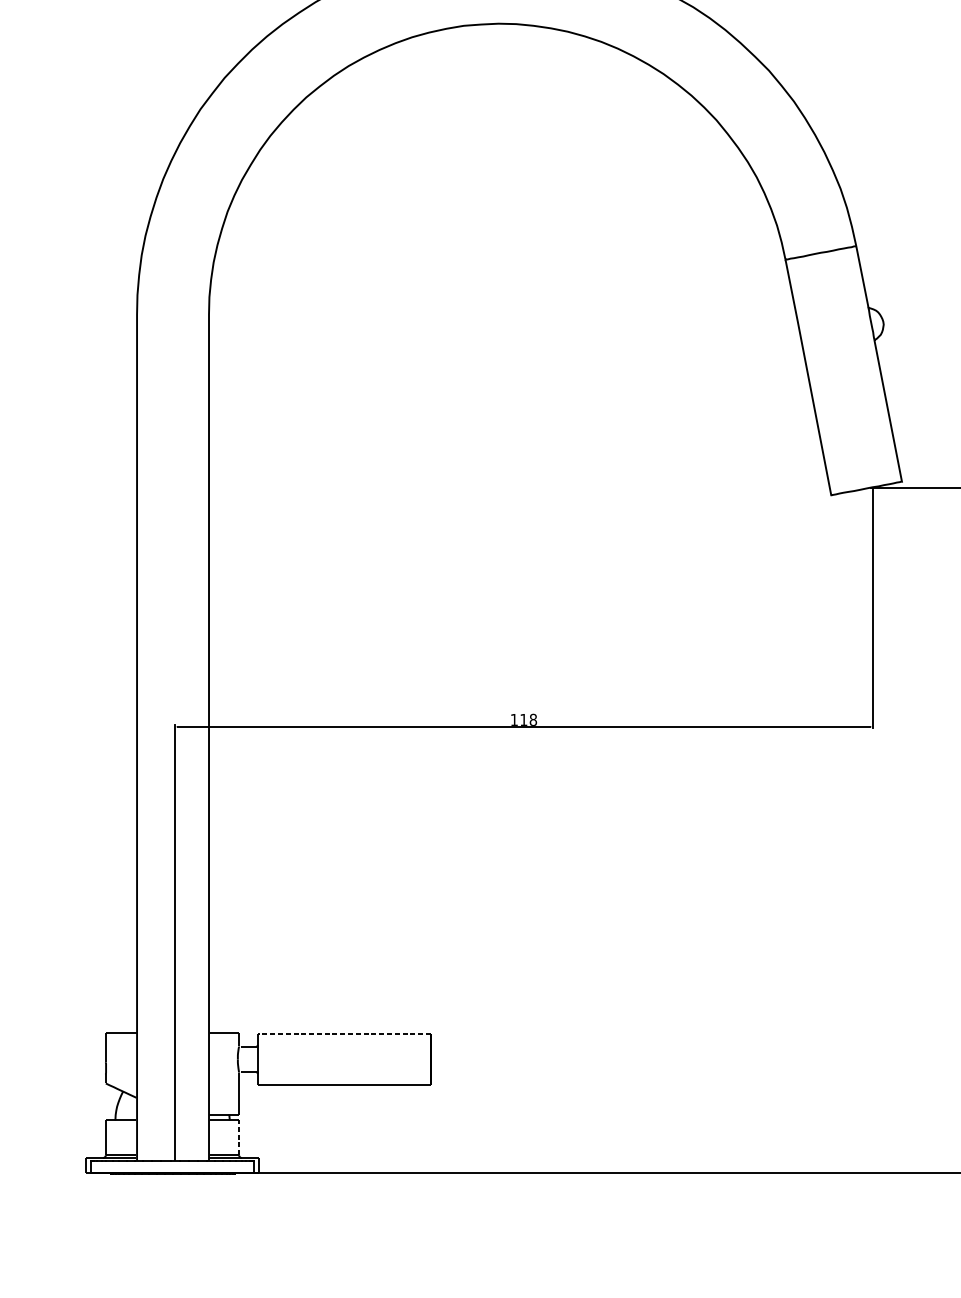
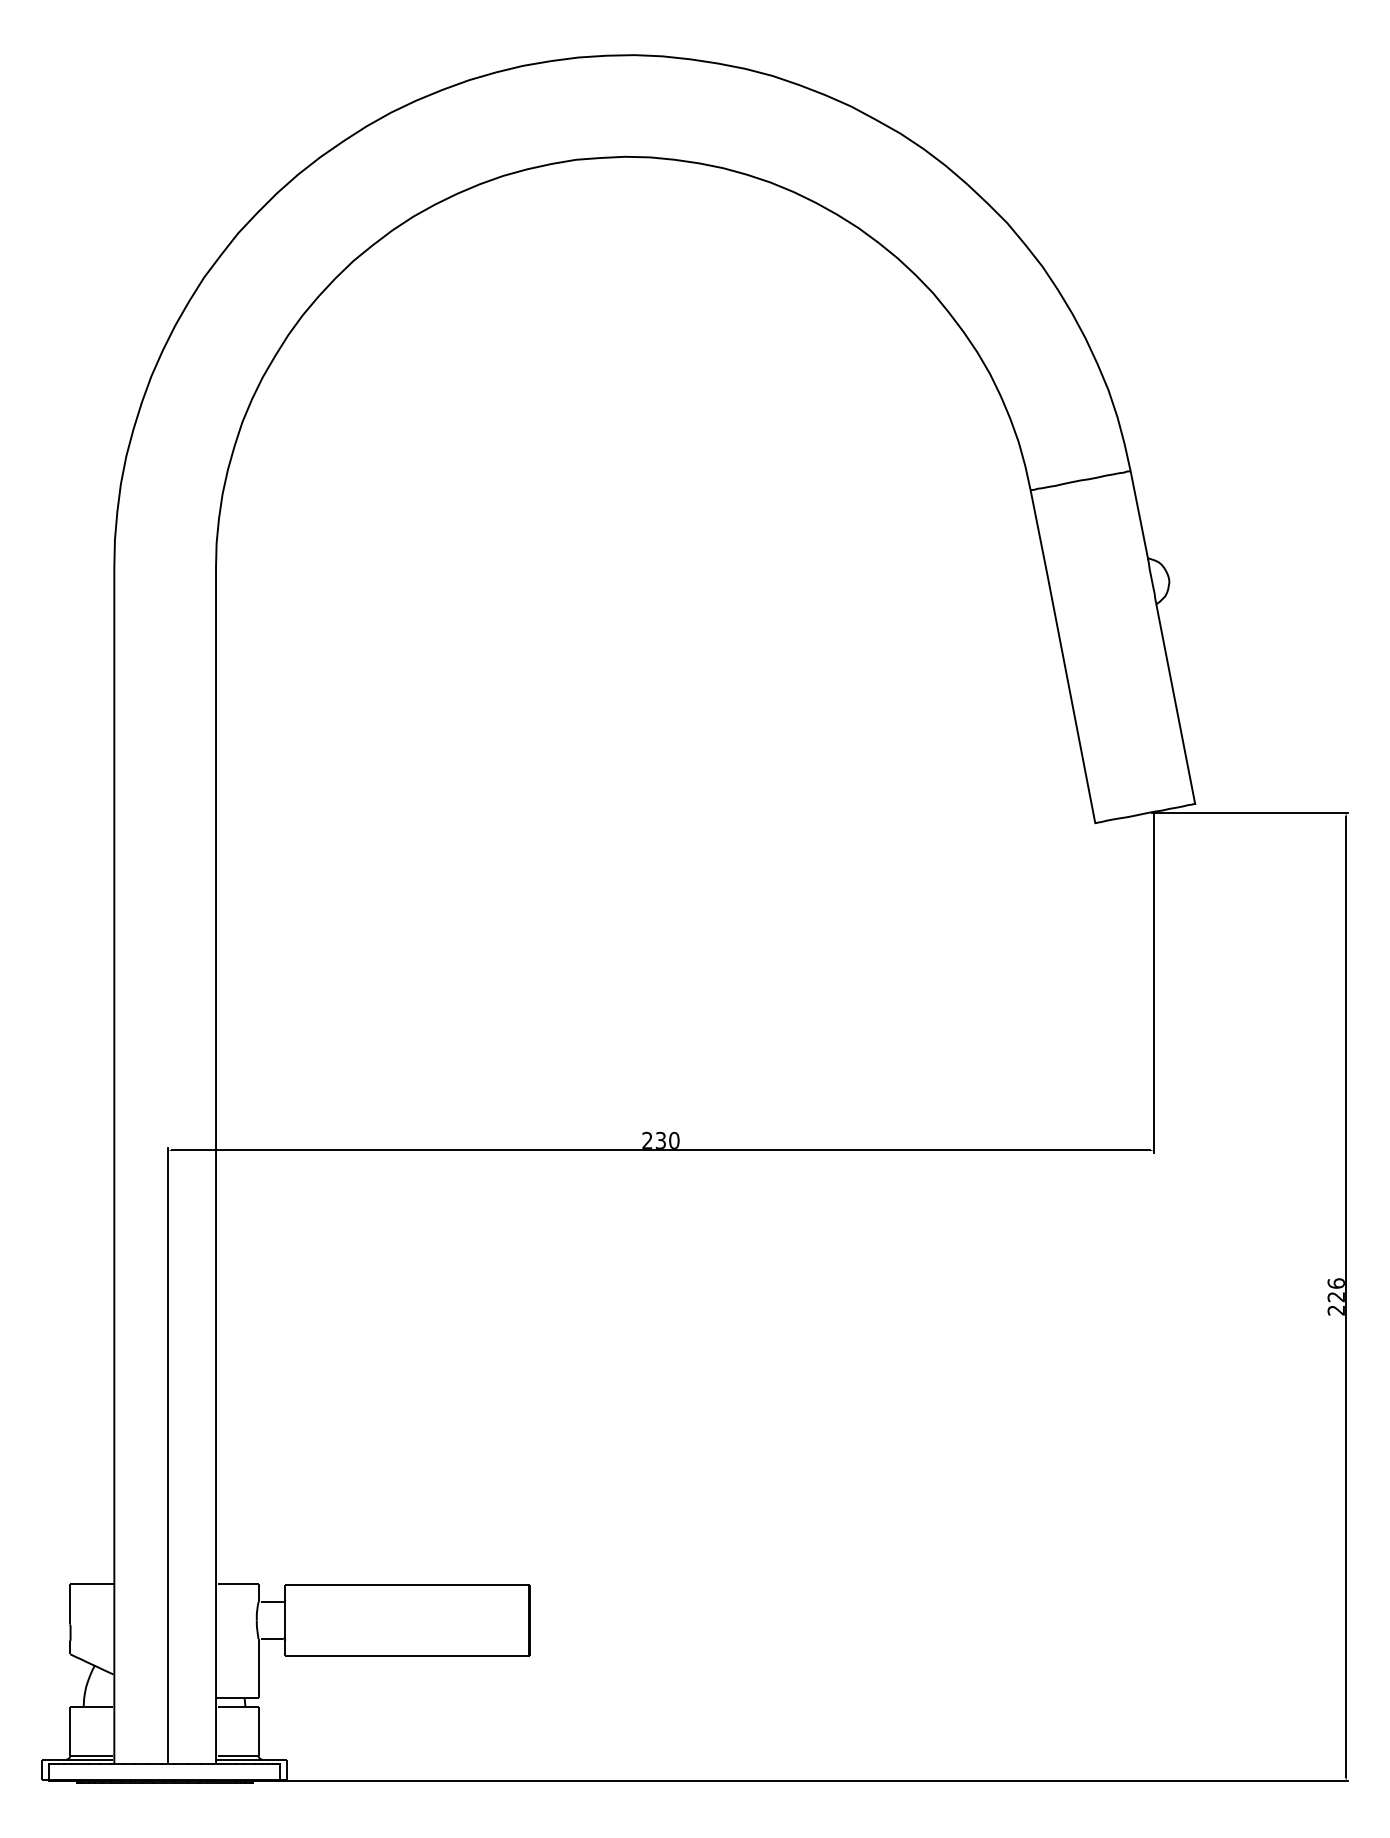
text: (523, 719) -> (660, 1139), 118 -> 230
line: (343, 1034) -> (406, 1584), dashed -> solid
line: (239, 1138) -> (258, 1731), dashed -> solid

